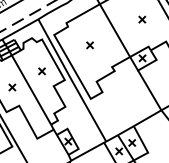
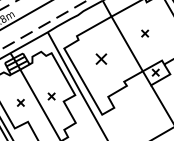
part: (142, 19) -> (145, 33), moved
part: (89, 45) -> (100, 59), size x1.6
part: (41, 71) -> (51, 96), moved

